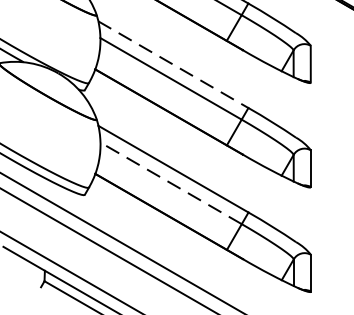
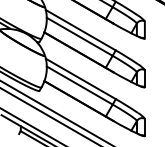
line: (174, 65) -> (81, 30), dashed -> solid
line: (170, 183) -> (79, 85), dashed -> solid

